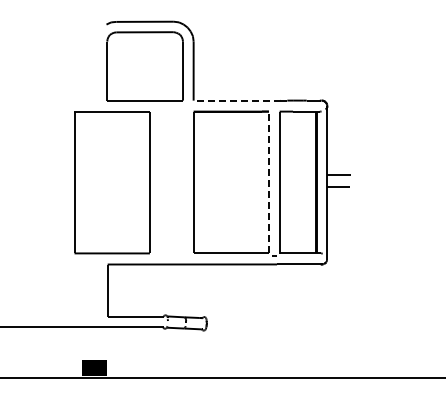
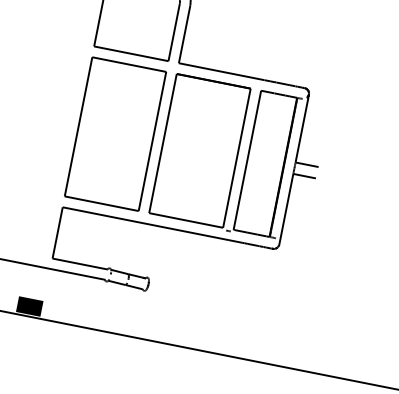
line: (236, 100) -> (220, 71), dashed -> solid
part: (112, 182) -> (115, 134), moved
line: (268, 182) -> (236, 158), dashed -> solid

